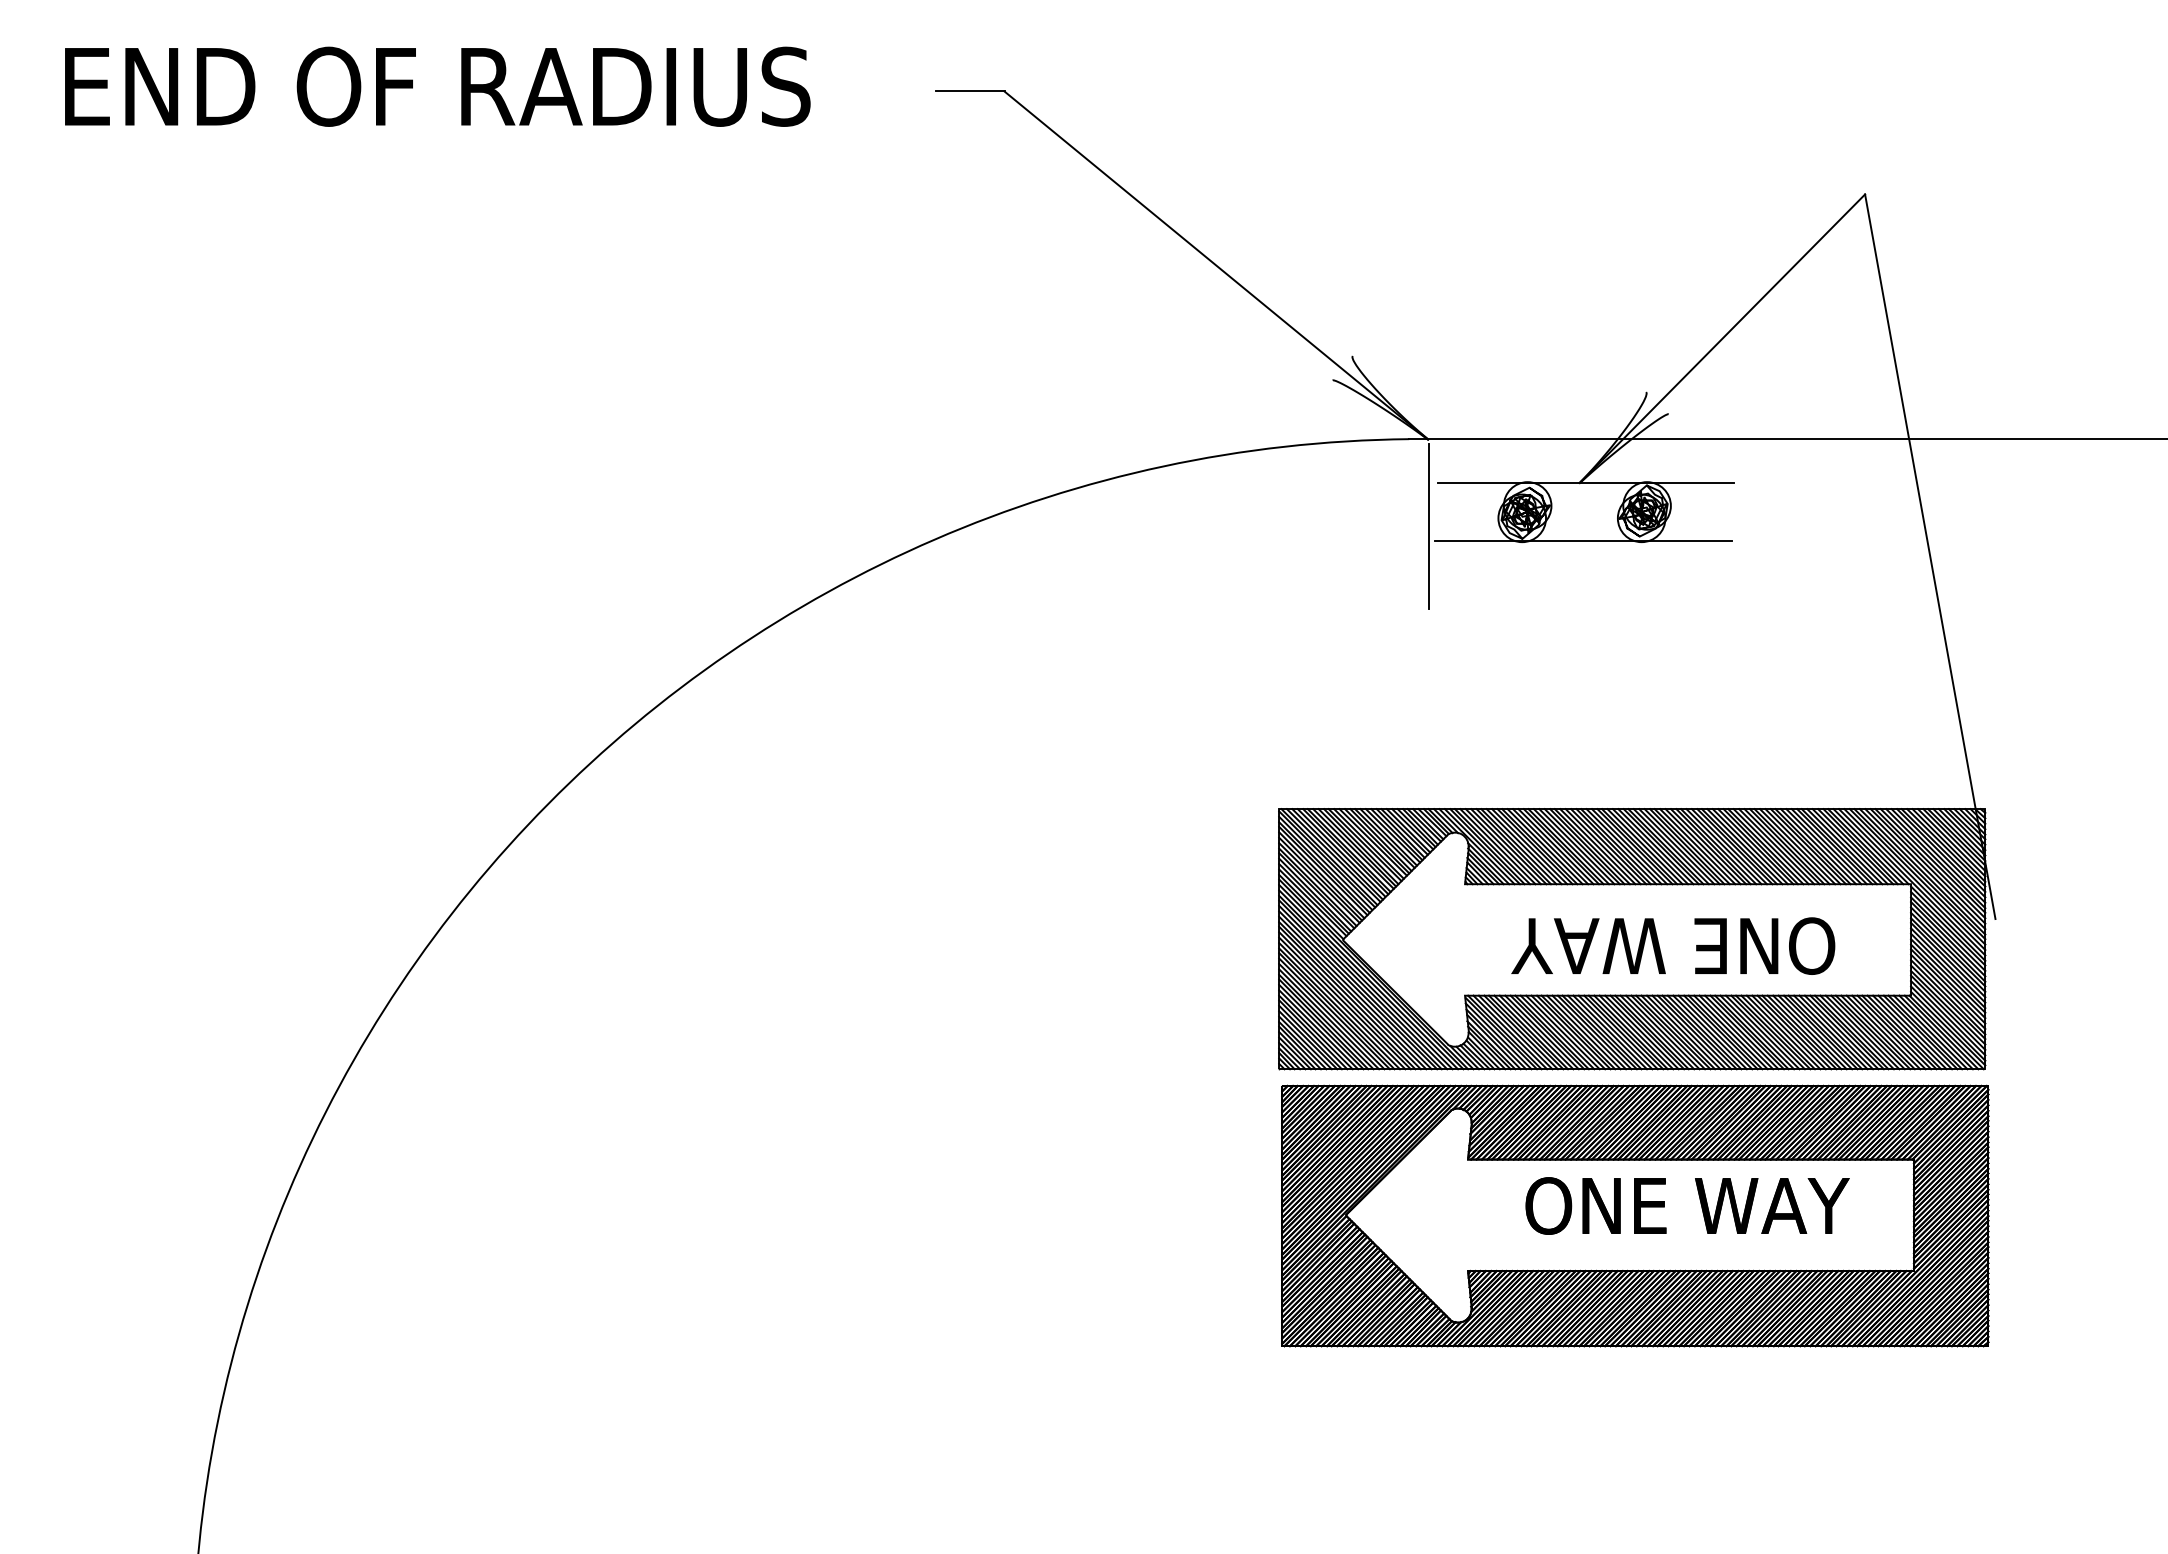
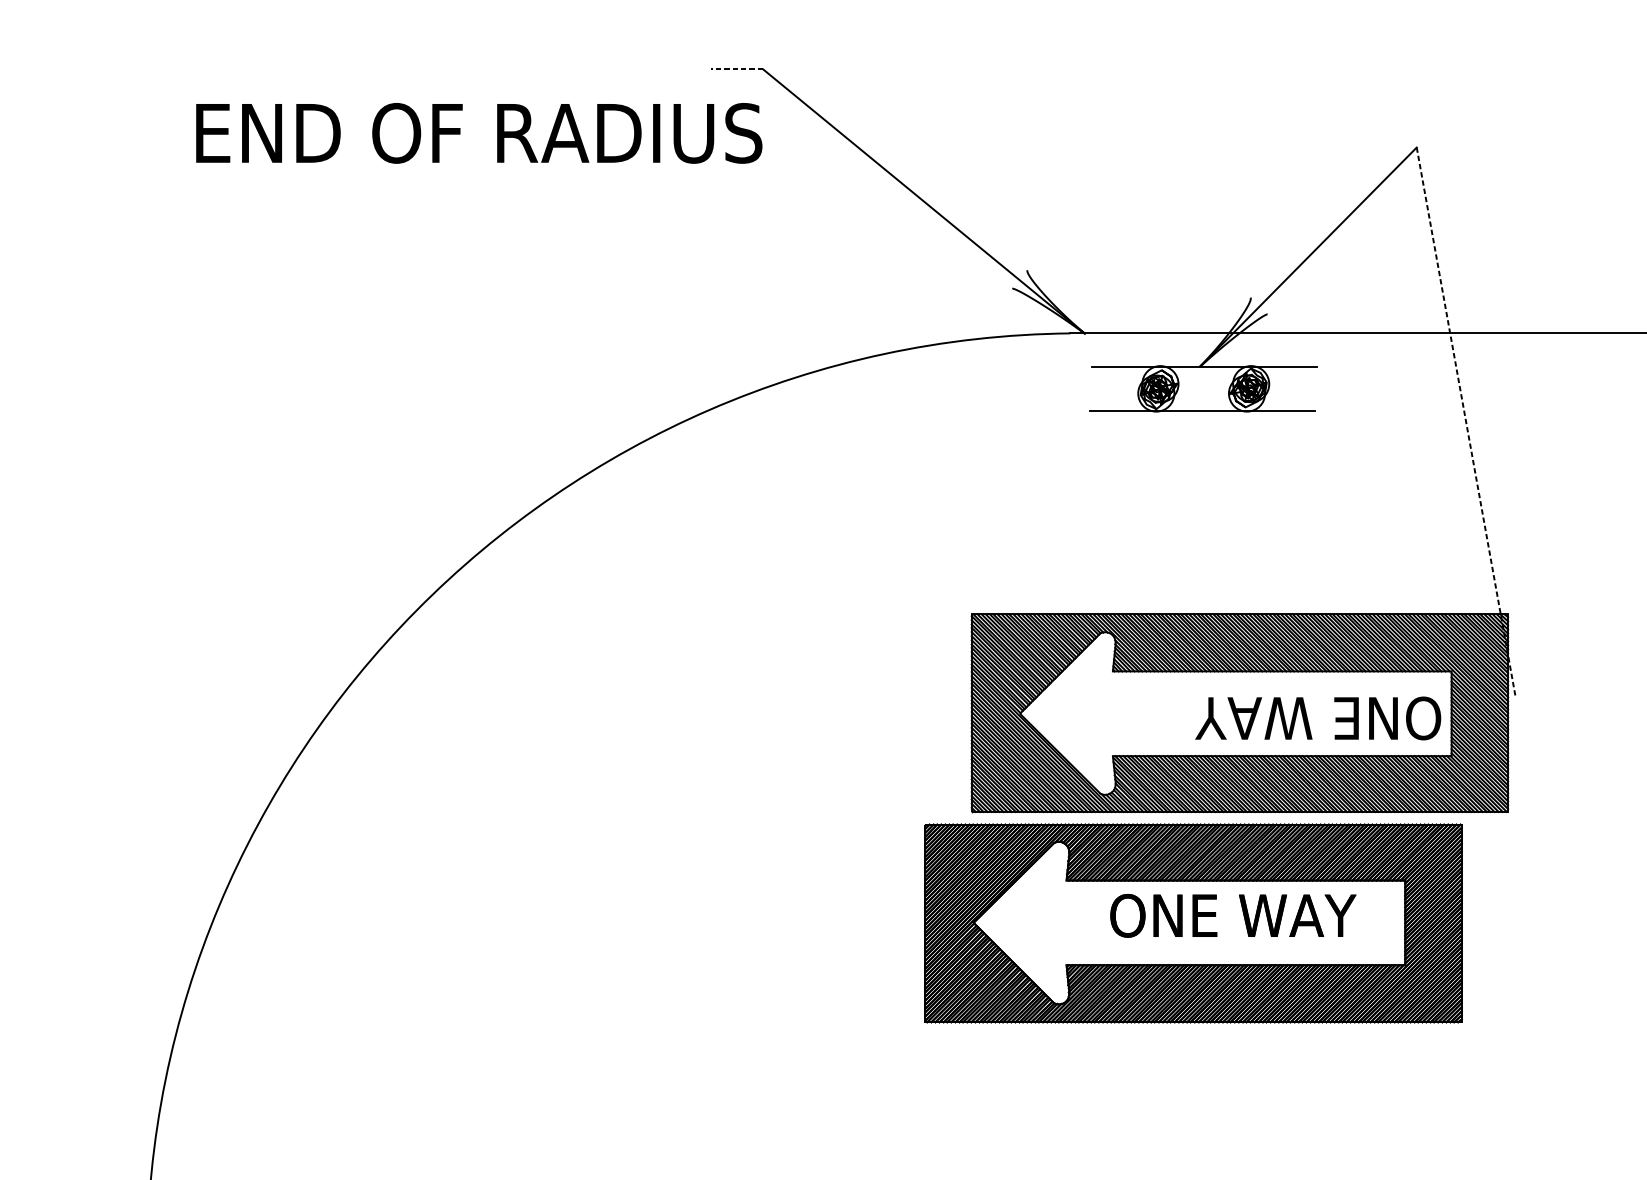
text: (437, 86) -> (479, 133), moved
line: (969, 91) -> (736, 69), solid -> dashed
line: (1428, 526) -> (1085, 399), removed
line: (1930, 557) -> (1466, 423), solid -> dashed
text: (1673, 945) -> (1318, 717), moved
part: (1635, 1215) -> (1193, 923), moved

